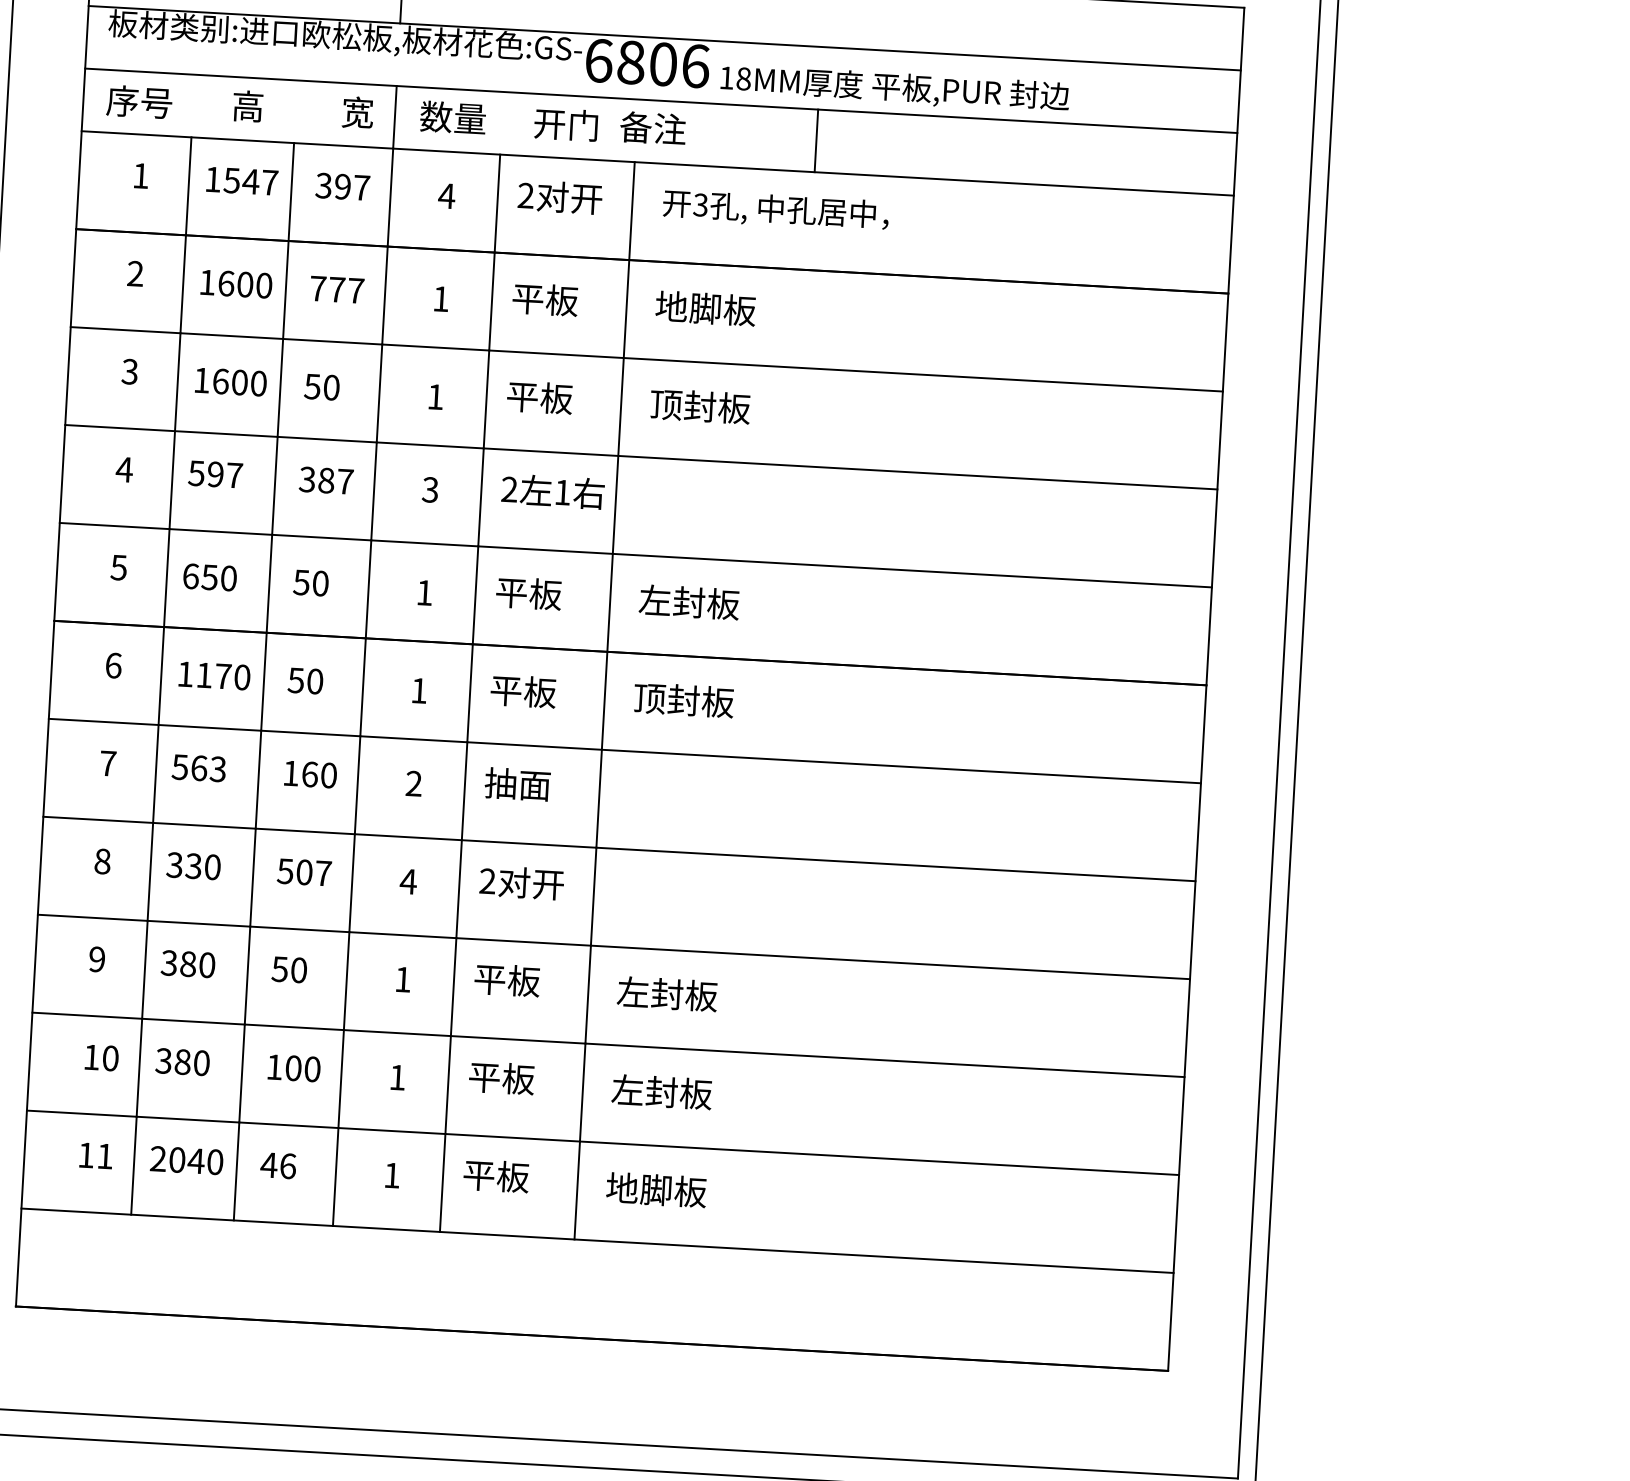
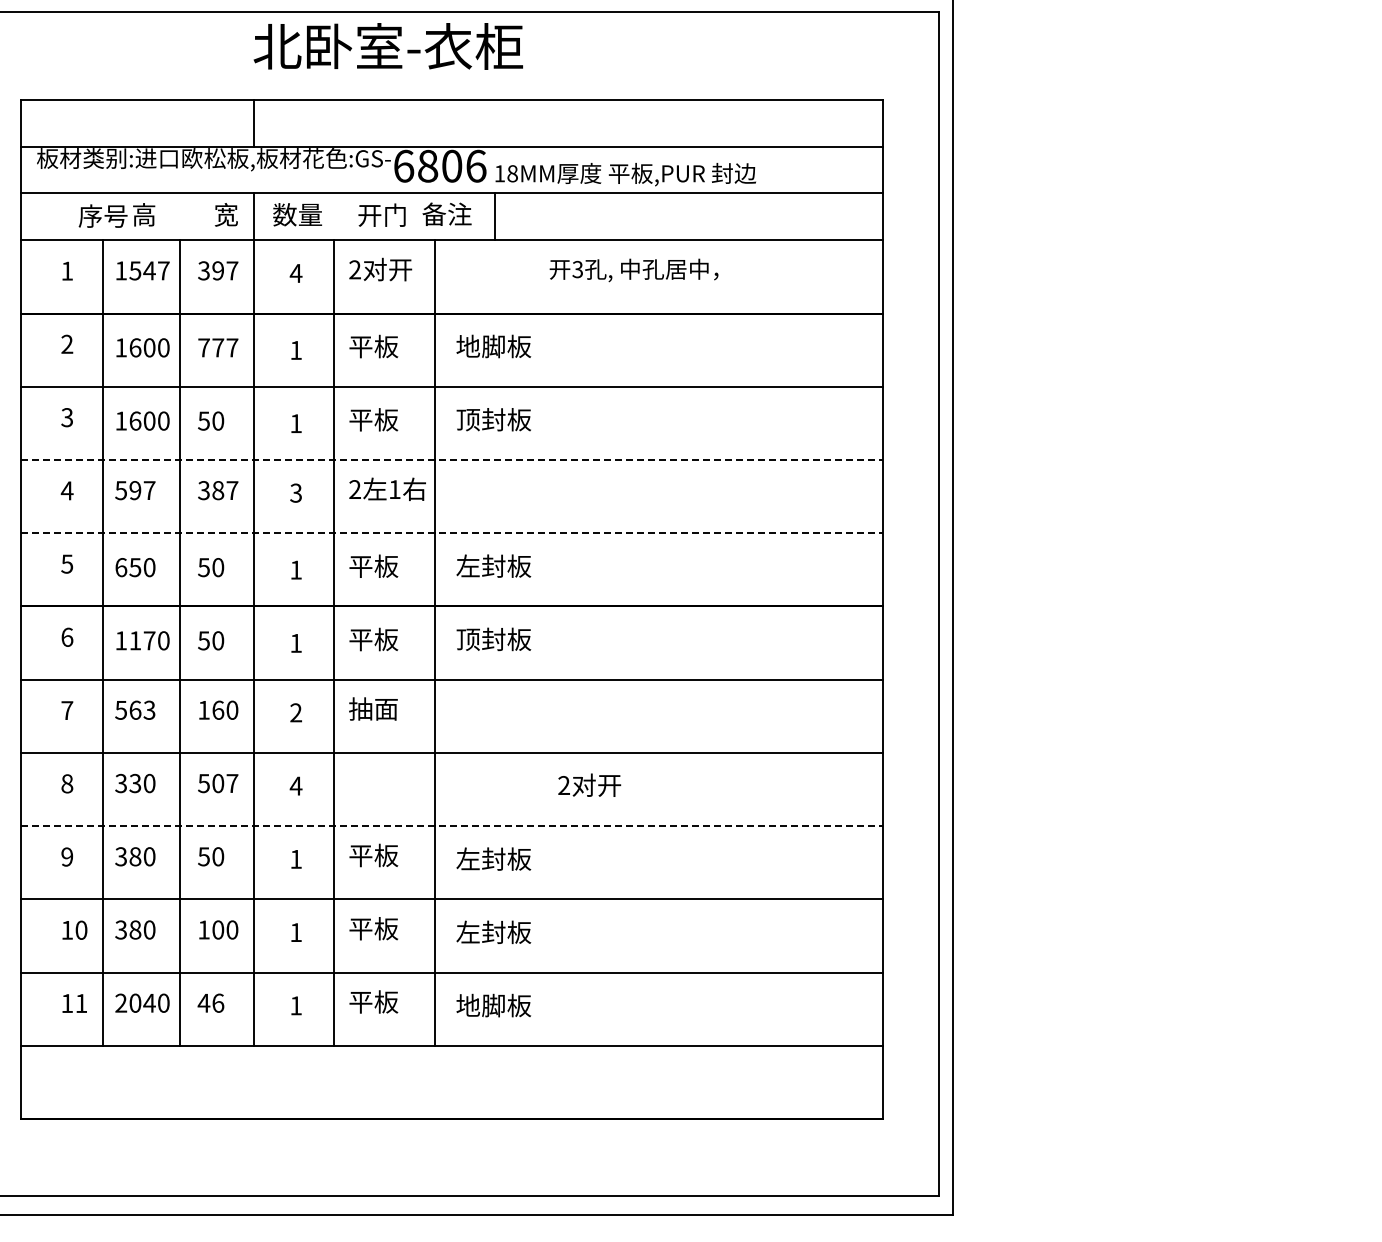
text: (138, 101) -> (102, 215), moved
line: (816, 140) -> (495, 216), moved
text: (775, 210) -> (633, 270), moved
line: (641, 457) -> (452, 460), solid -> dashed
line: (636, 555) -> (452, 533), solid -> dashed
text: (521, 881) -> (589, 784), moved
line: (614, 947) -> (452, 826), solid -> dashed

